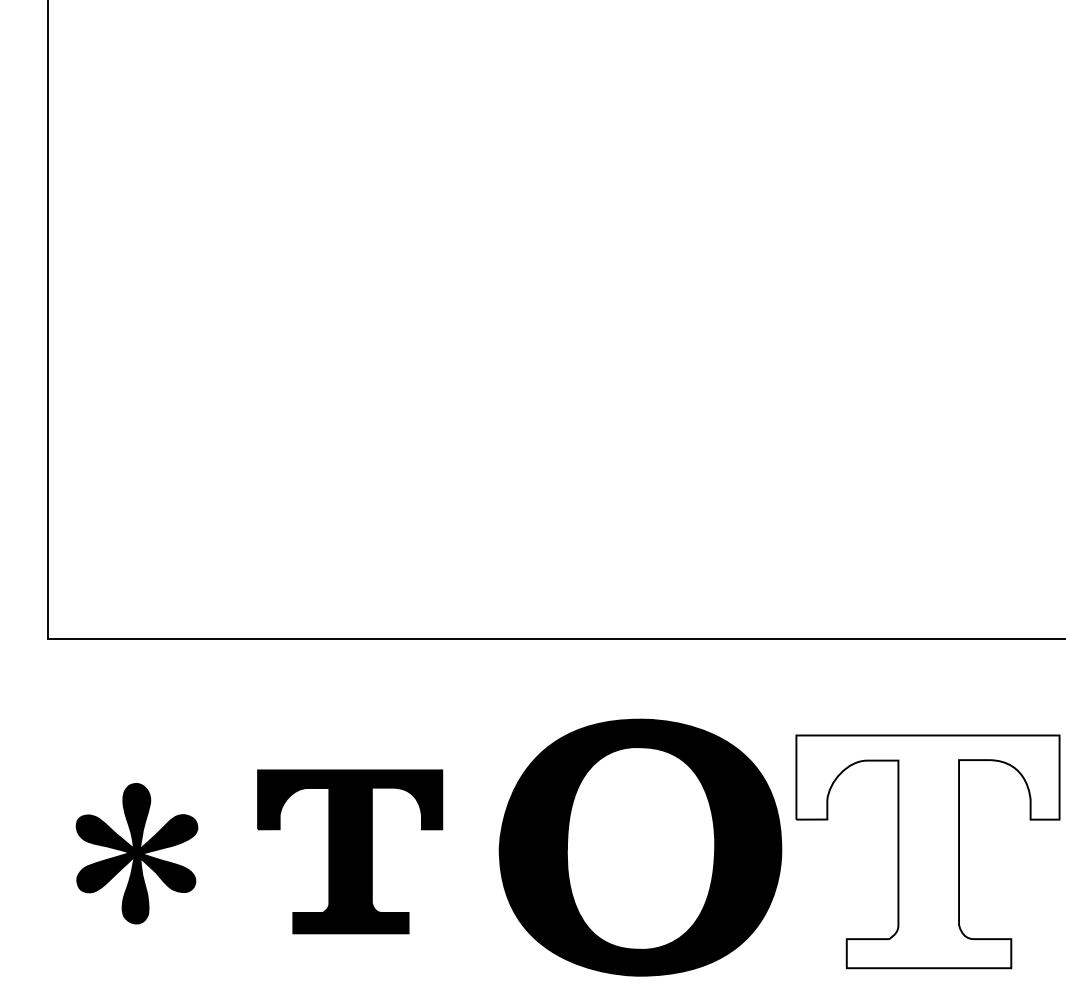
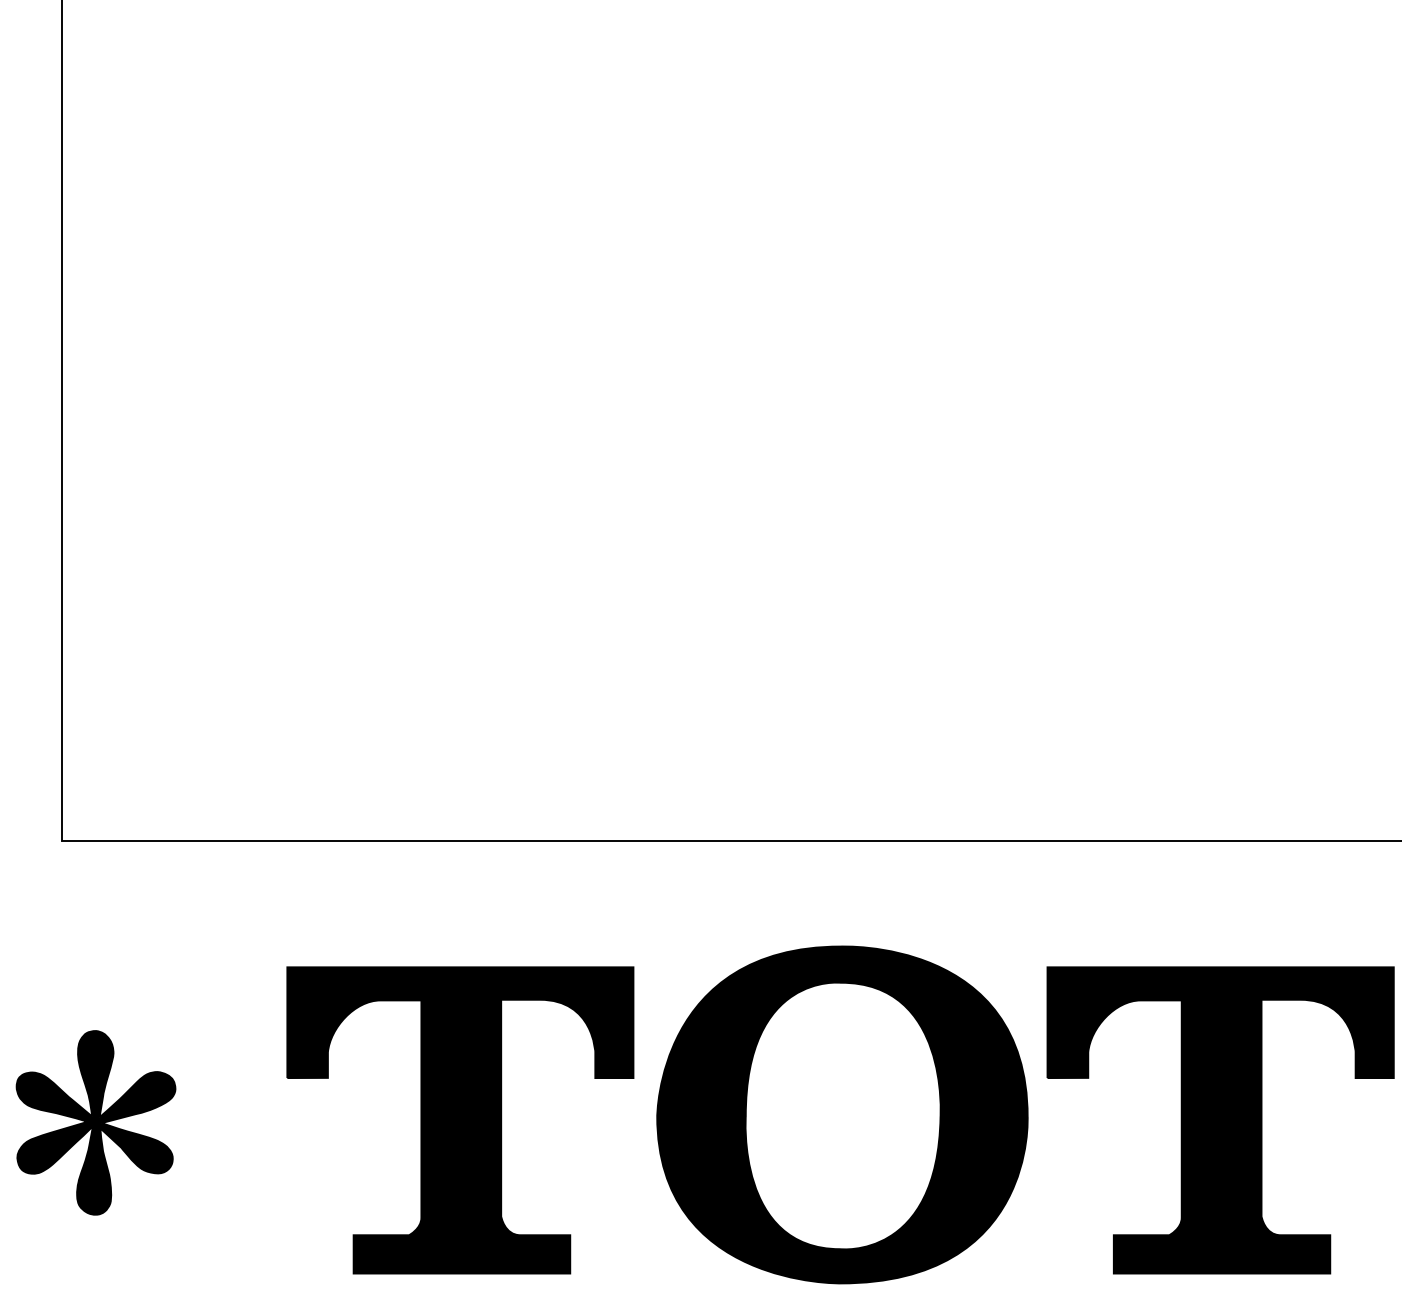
part: (350, 851) -> (460, 1120), size x1.43
fill: (927, 851) -> (1220, 1120), added
part: (136, 853) -> (95, 1122), moved

